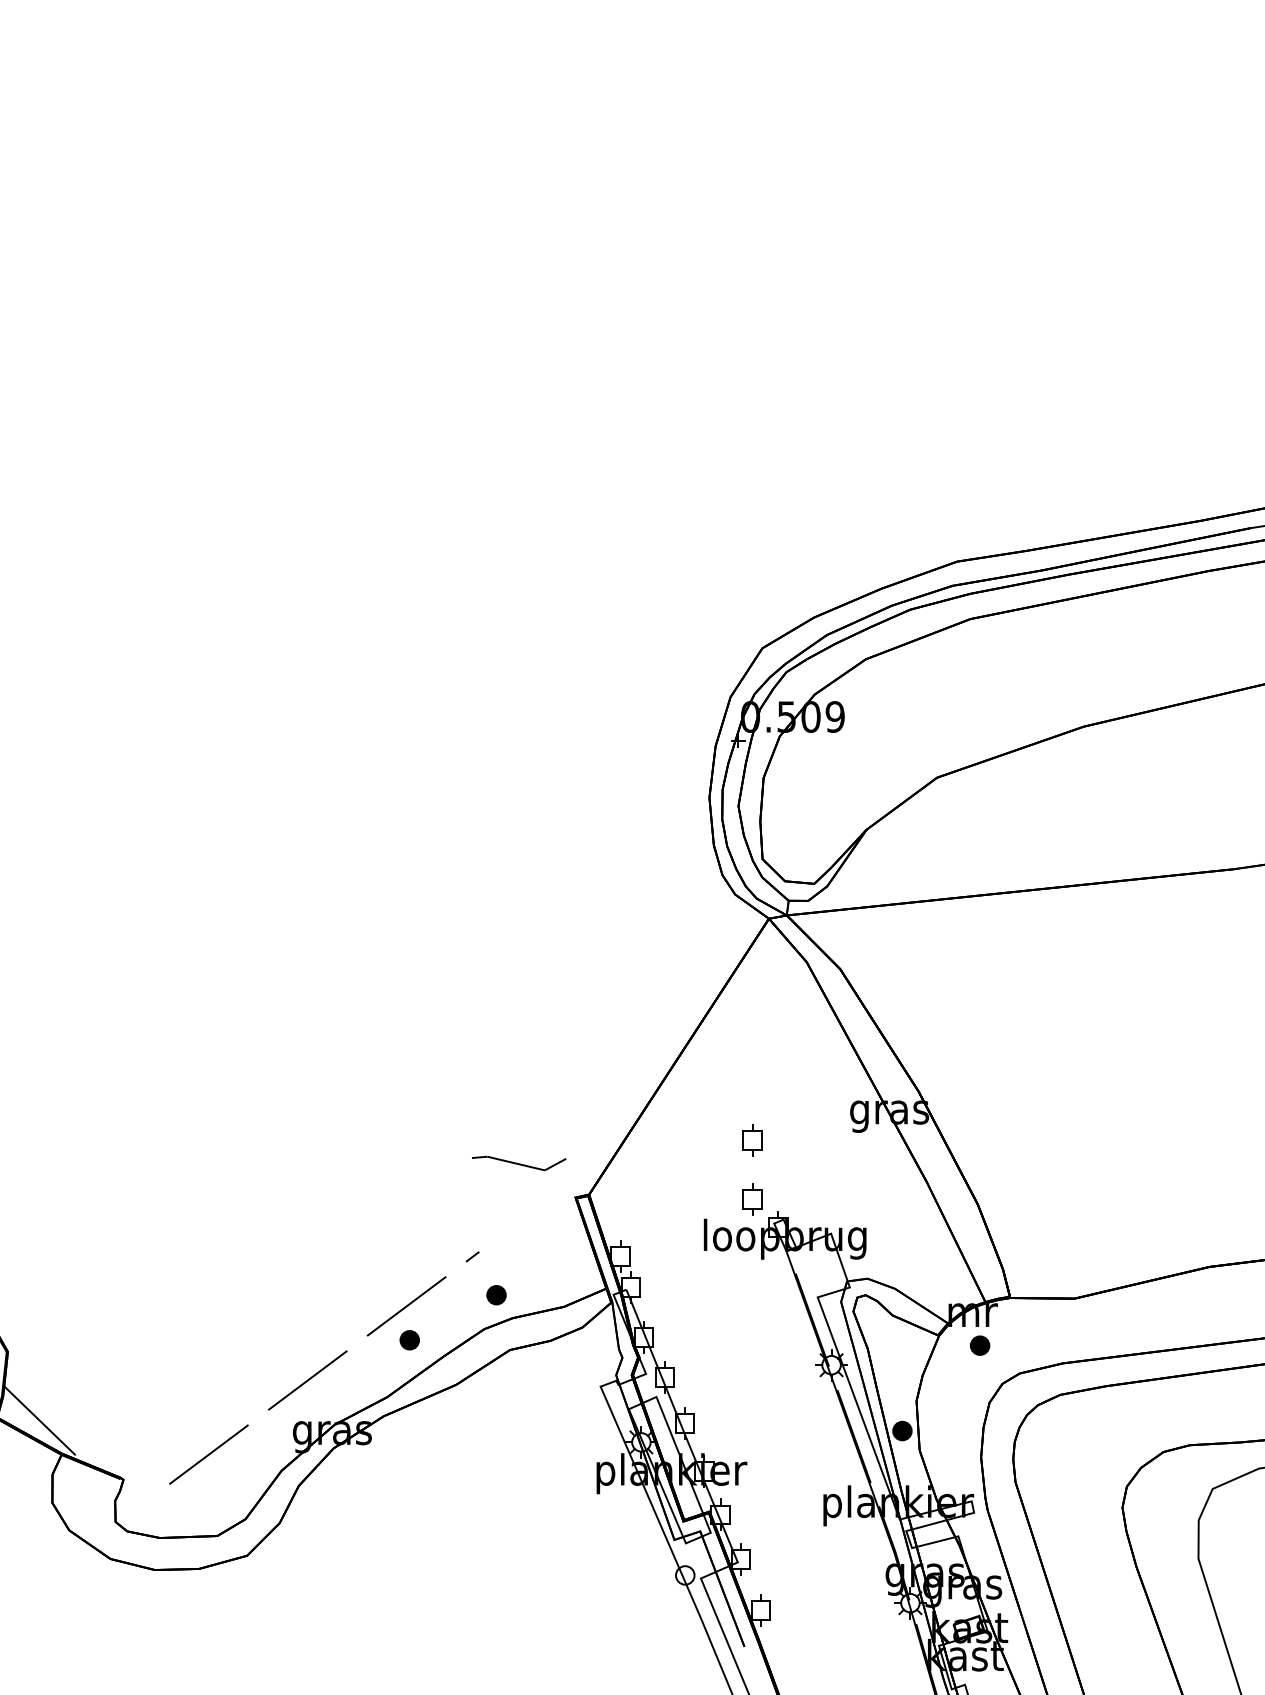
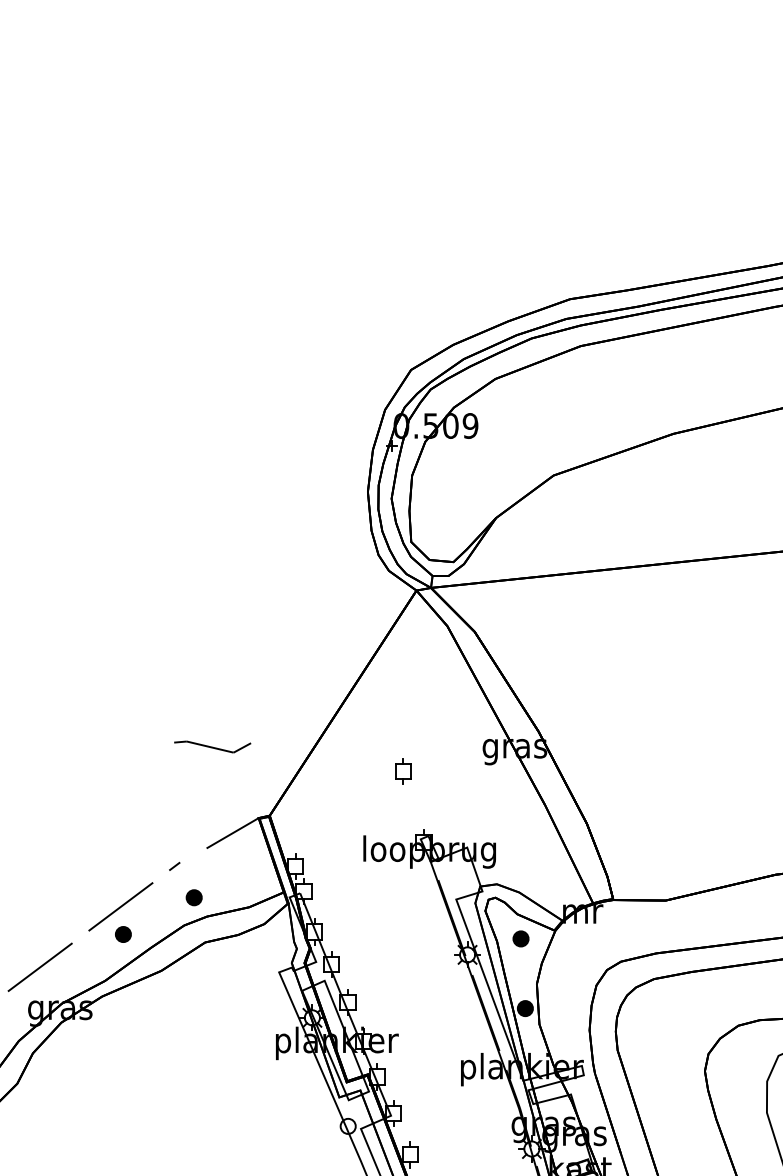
line: (519, 1163) -> (212, 747), moved
part: (752, 1199) -> (403, 819), removed
line: (543, 1215) -> (232, 832), added
part: (980, 1345) -> (521, 938), moved

